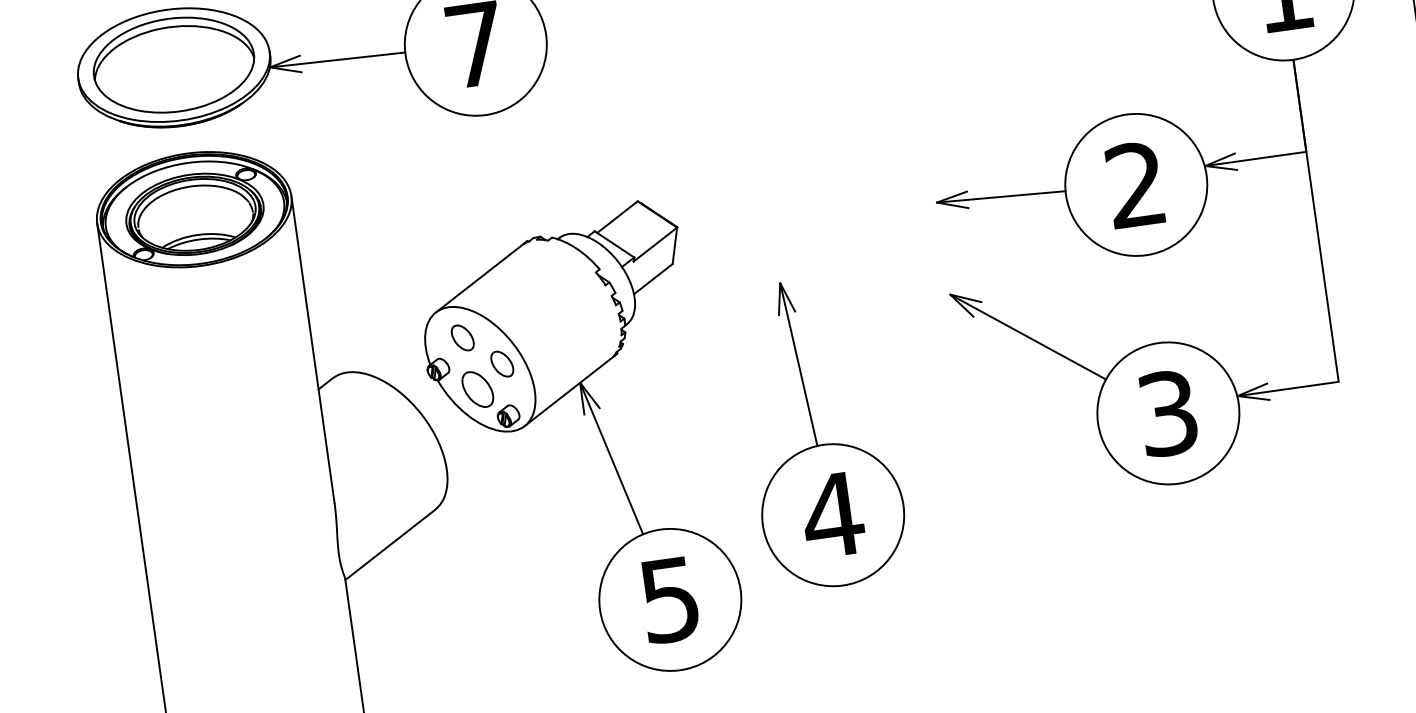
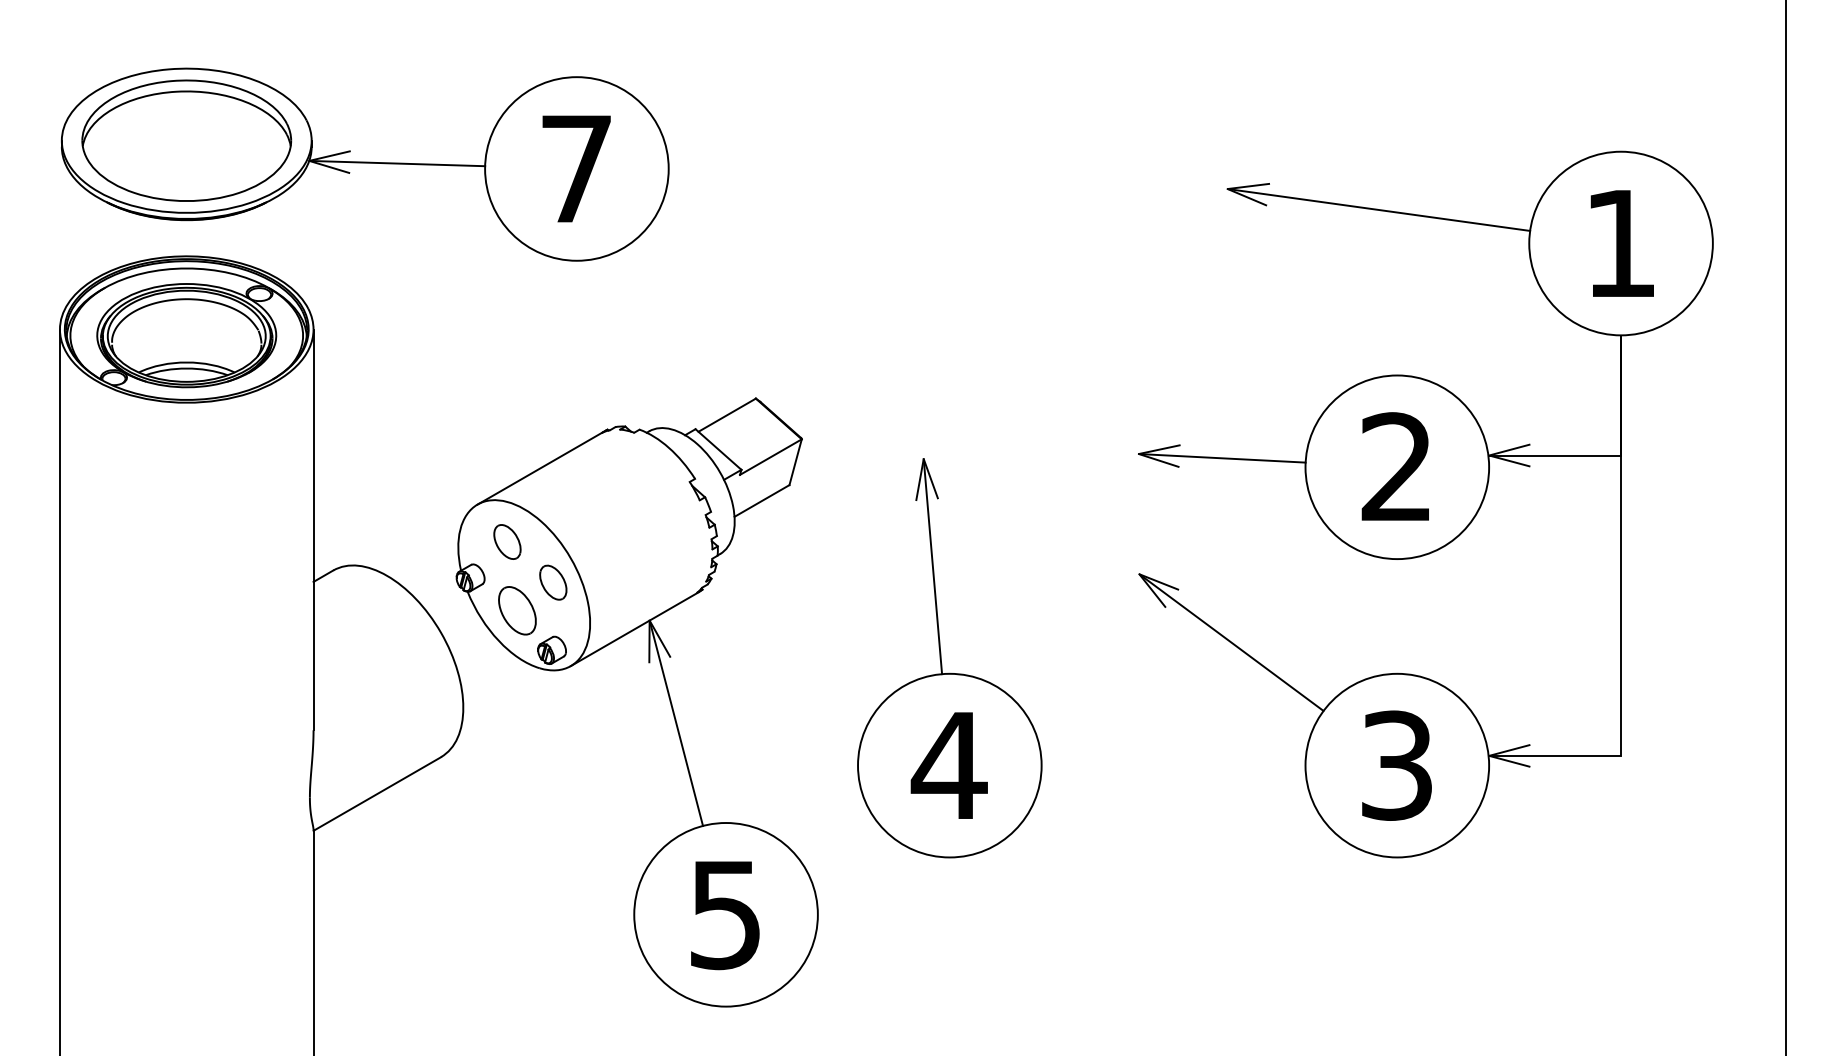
part: (815, 434) -> (941, 658), moved

